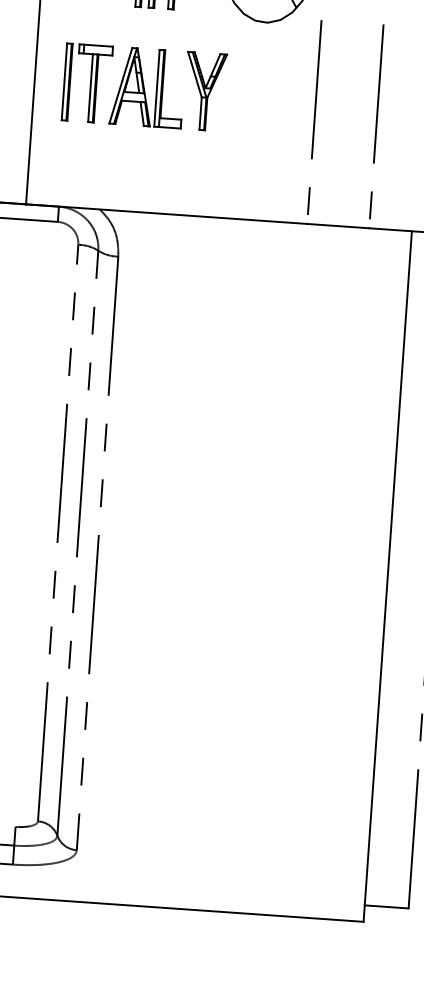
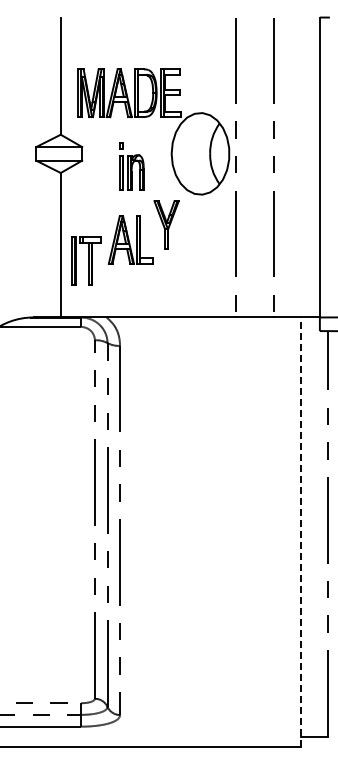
part: (87, 82) -> (86, 260), moved
part: (204, 90) -> (166, 224), moved
line: (387, 577) -> (300, 532), solid -> dashed

